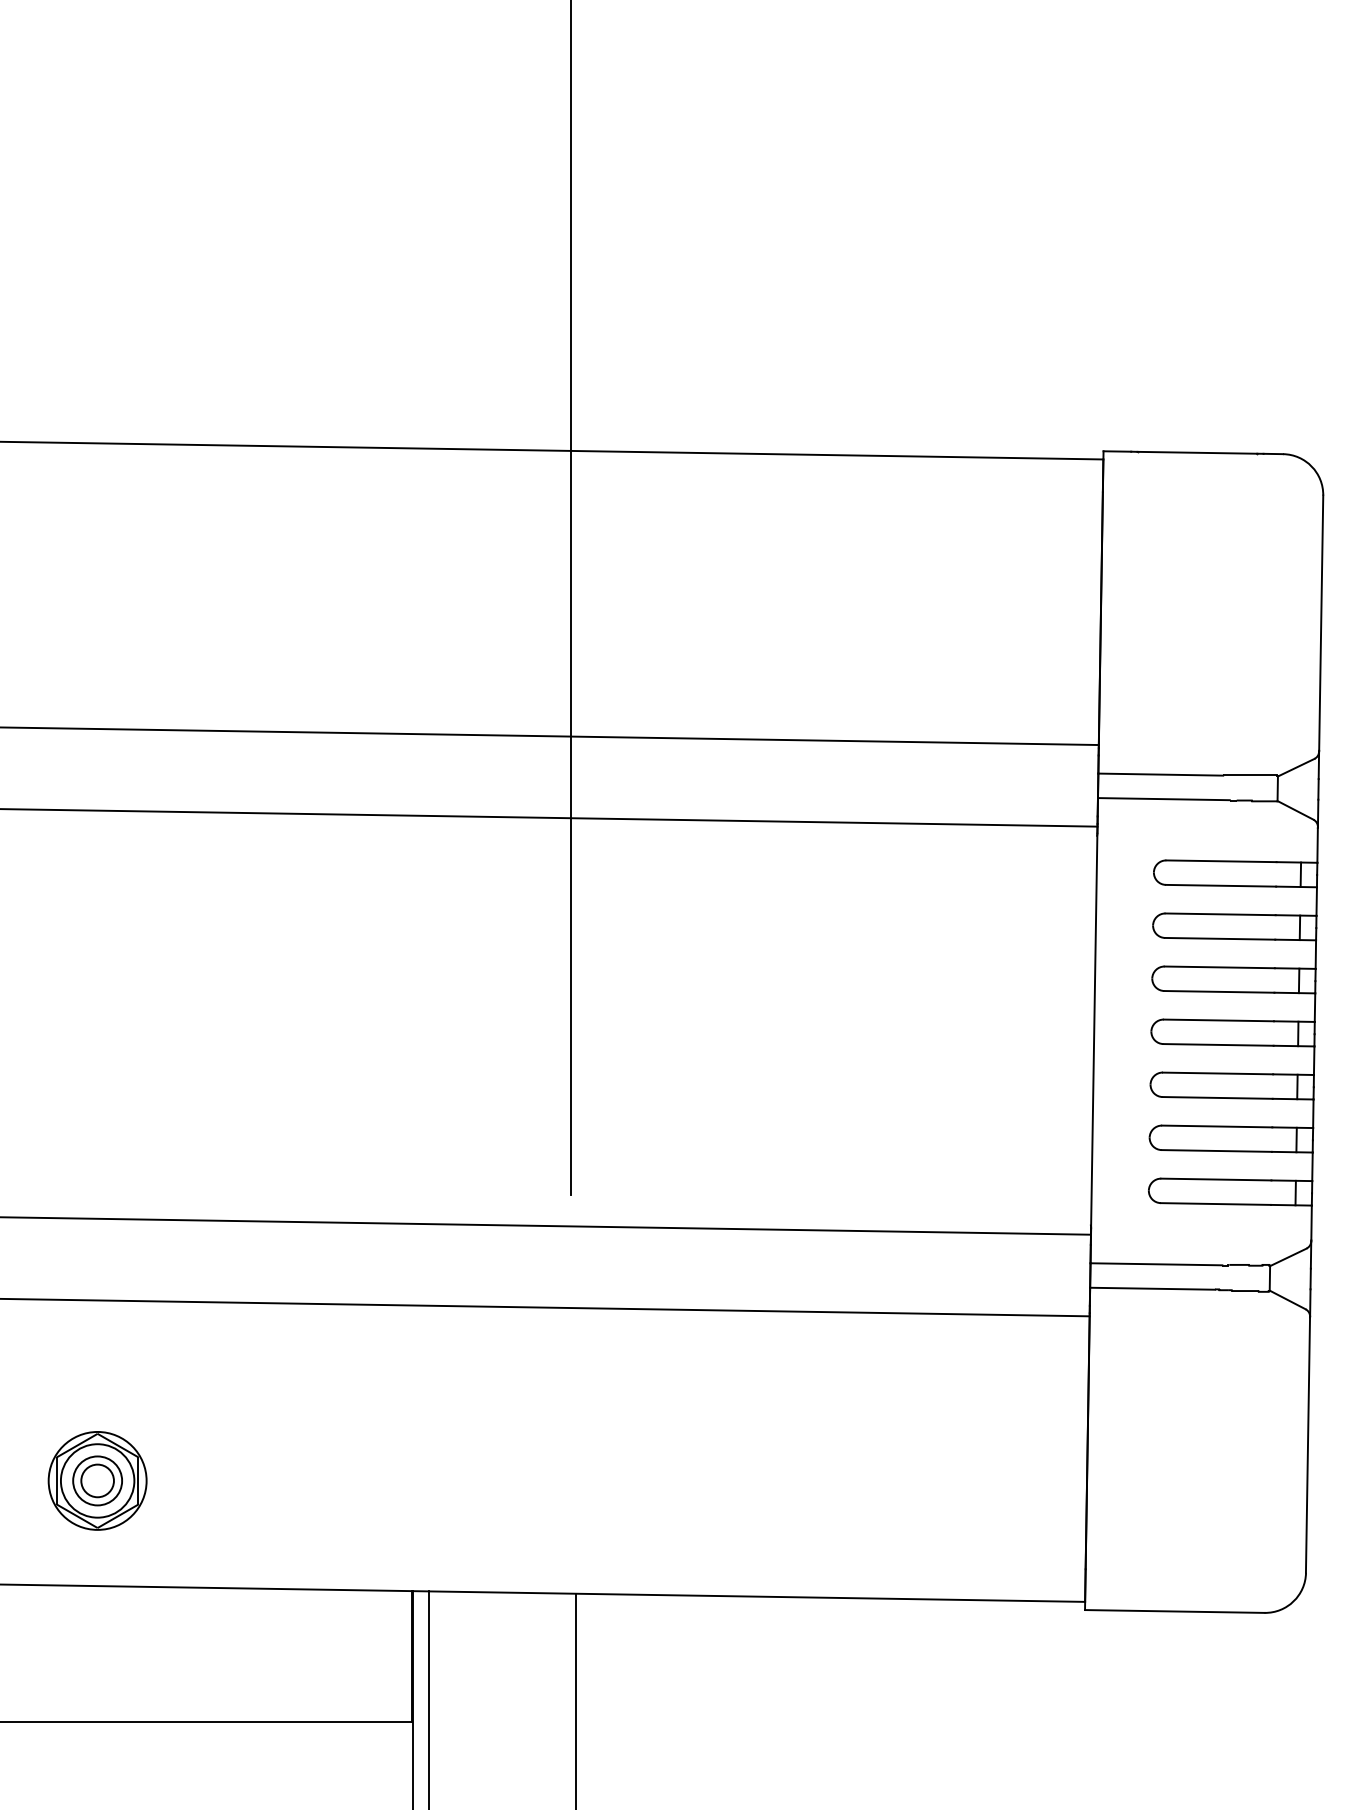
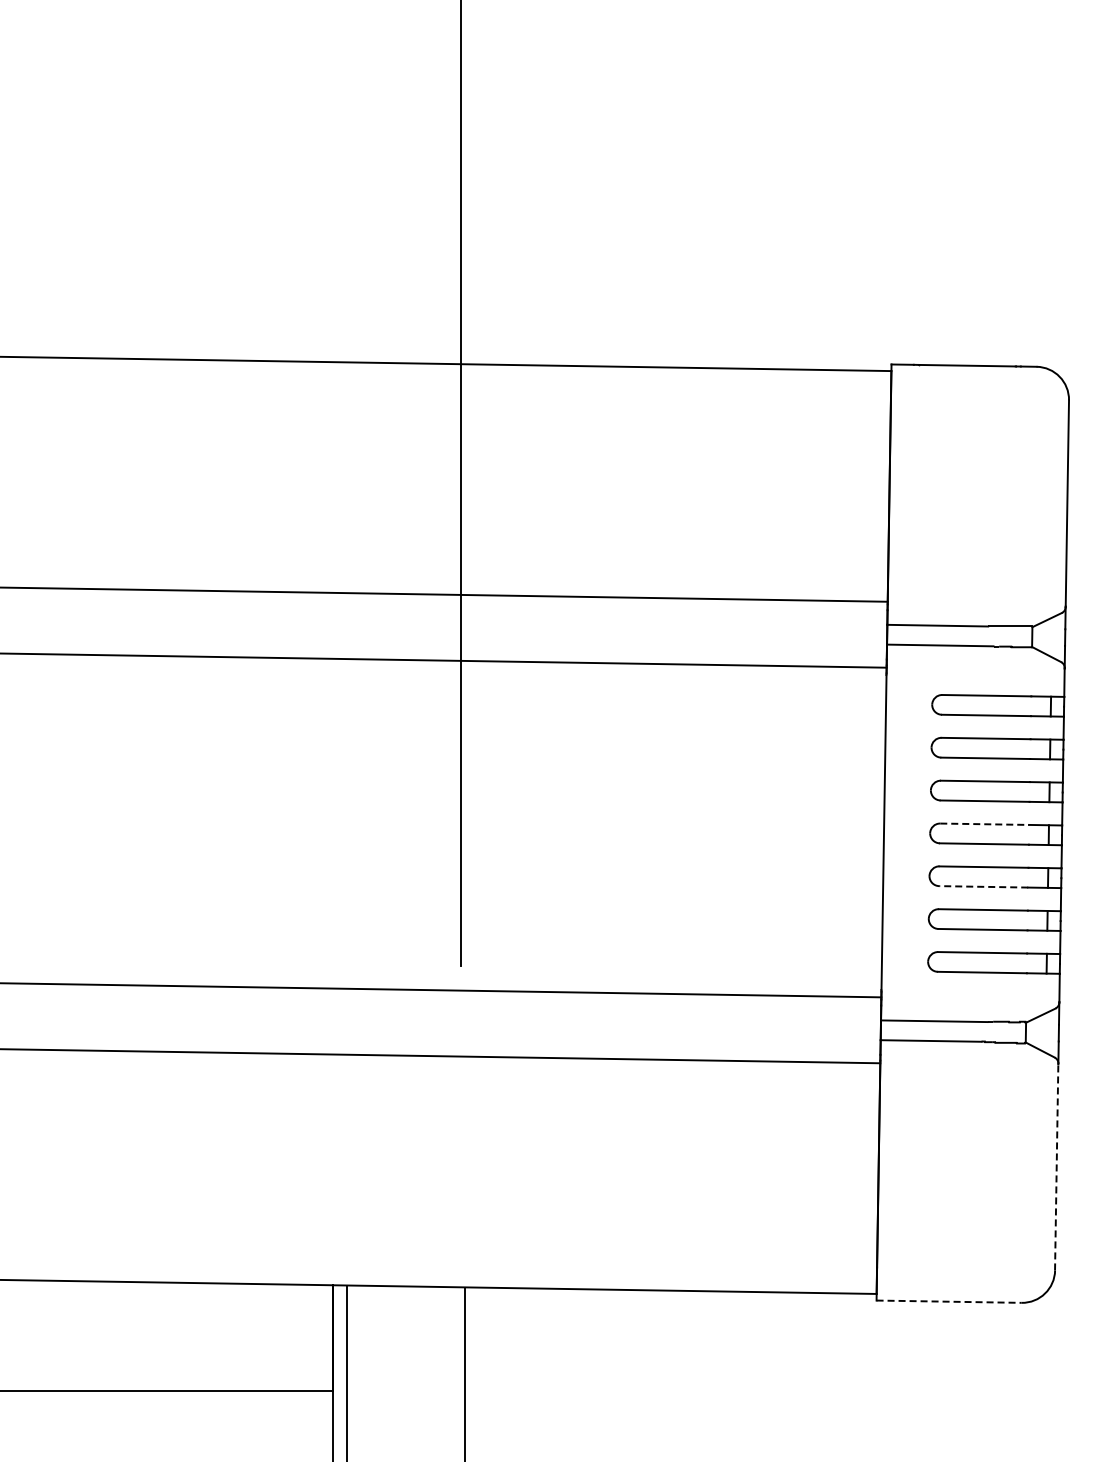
line: (1219, 1020) -> (985, 824), solid -> dashed
line: (1217, 1097) -> (983, 886), solid -> dashed
line: (1307, 1444) -> (1056, 1166), solid -> dashed
part: (97, 1480) -> (78, 1195), removed
line: (1175, 1611) -> (949, 1301), solid -> dashed

